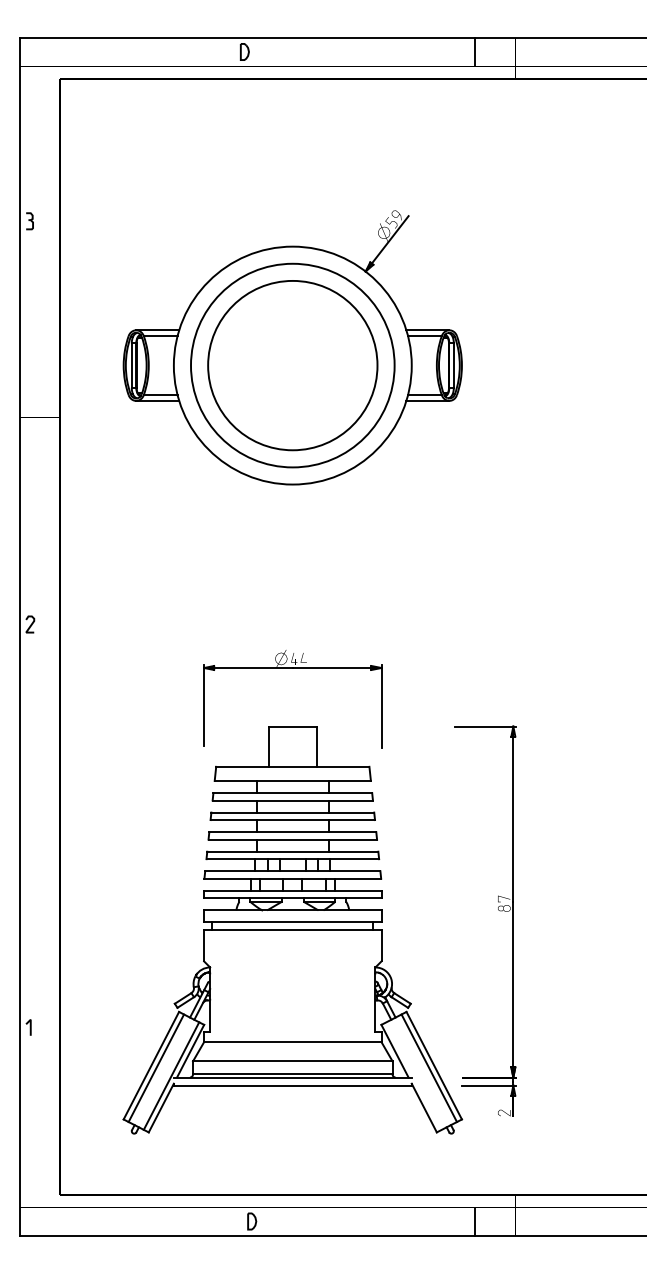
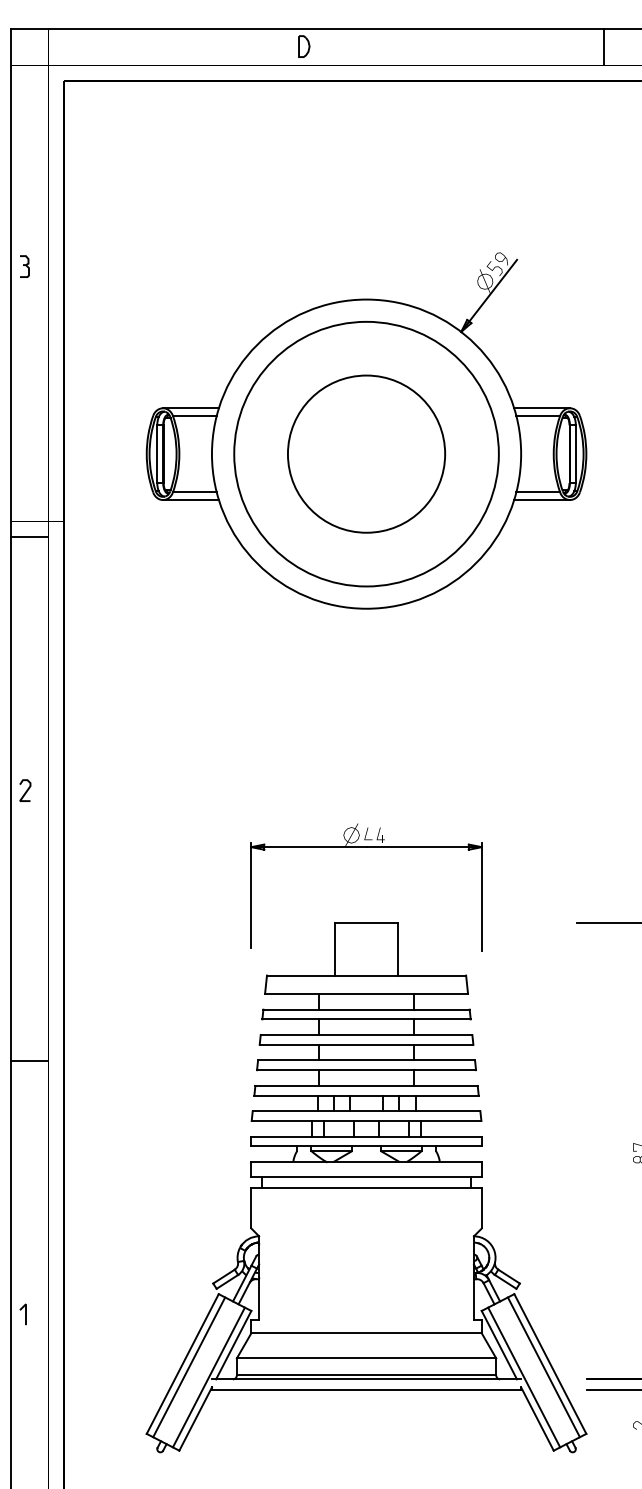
circle: (292, 365) -> (366, 454), size x0.71
line: (33, 429) -> (29, 537), added
line: (33, 832) -> (29, 1060), added
line: (413, 1075) -> (523, 1376), added

